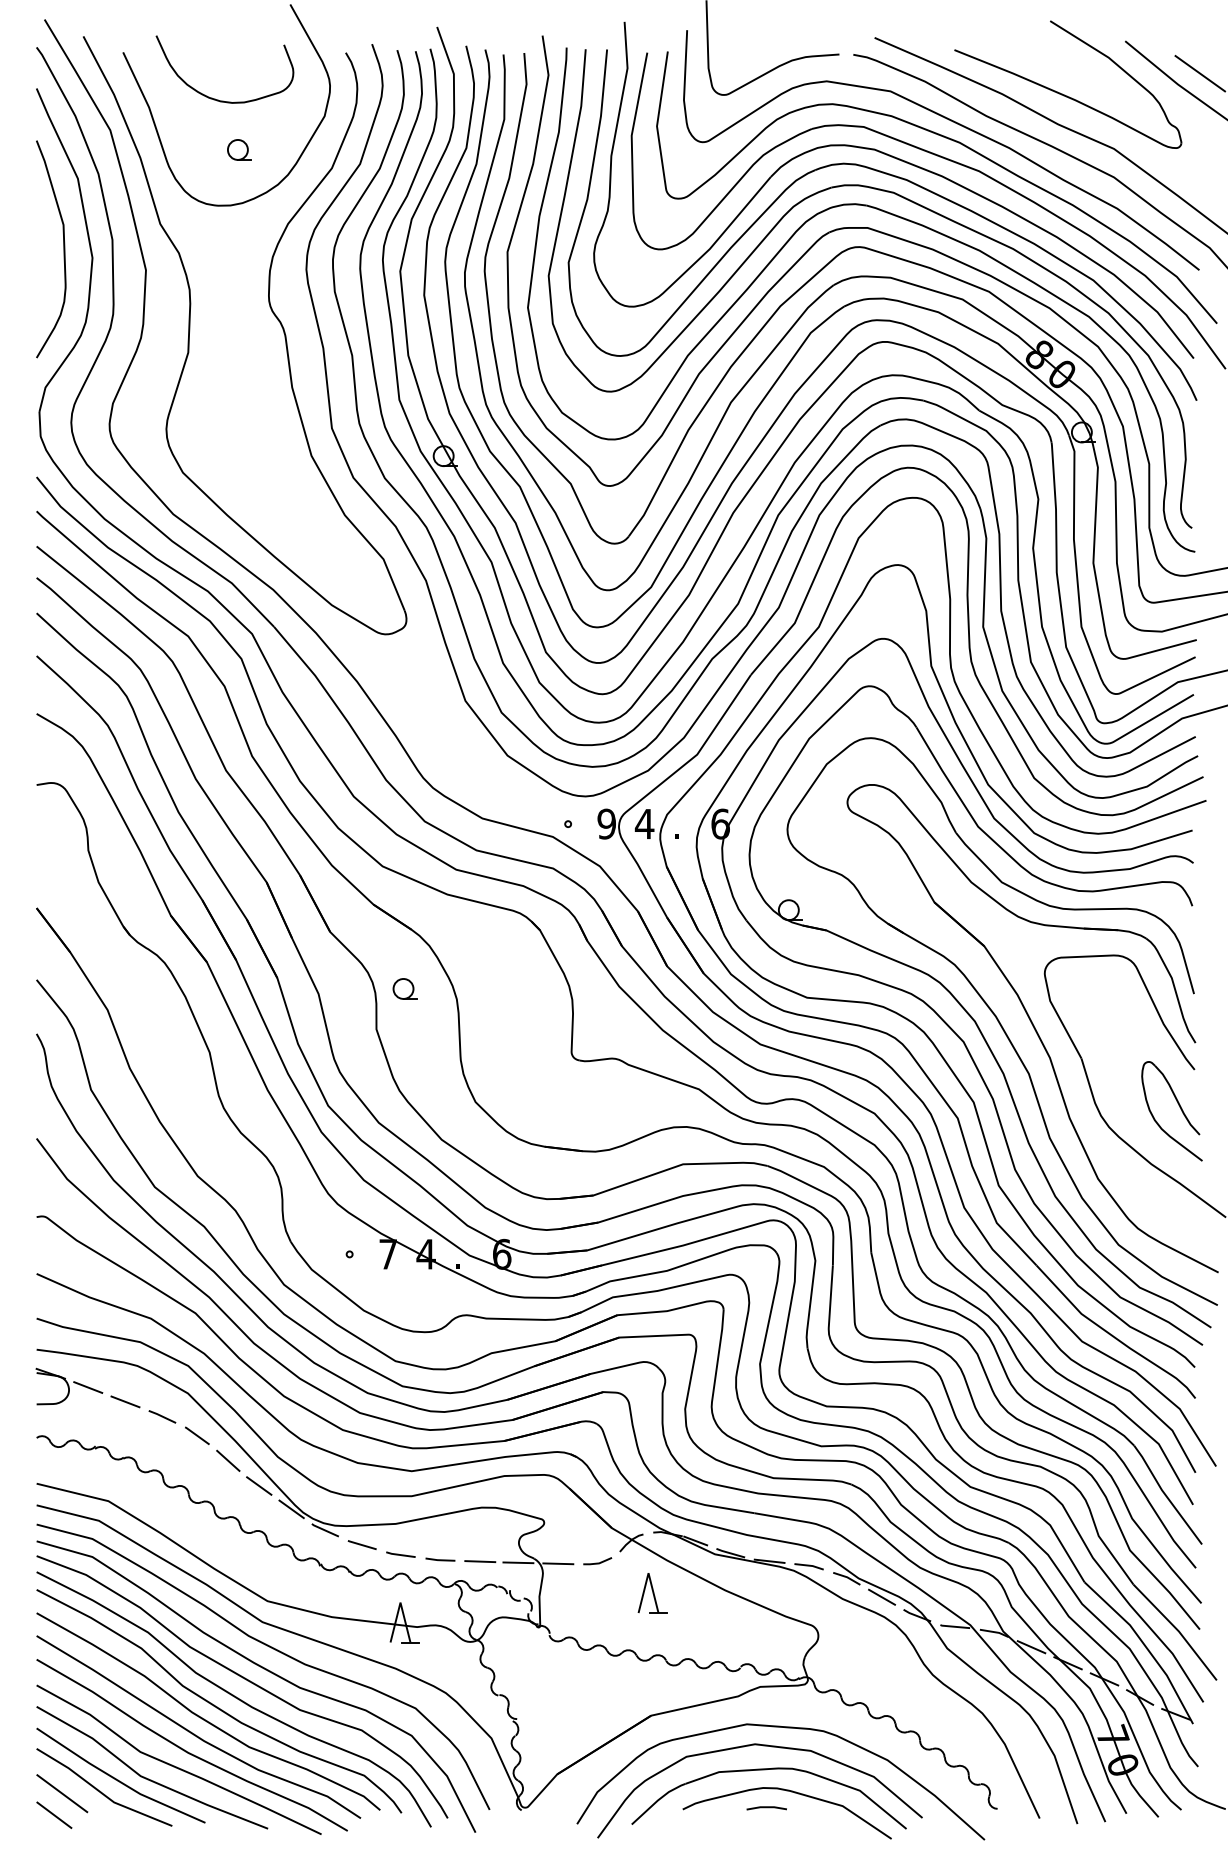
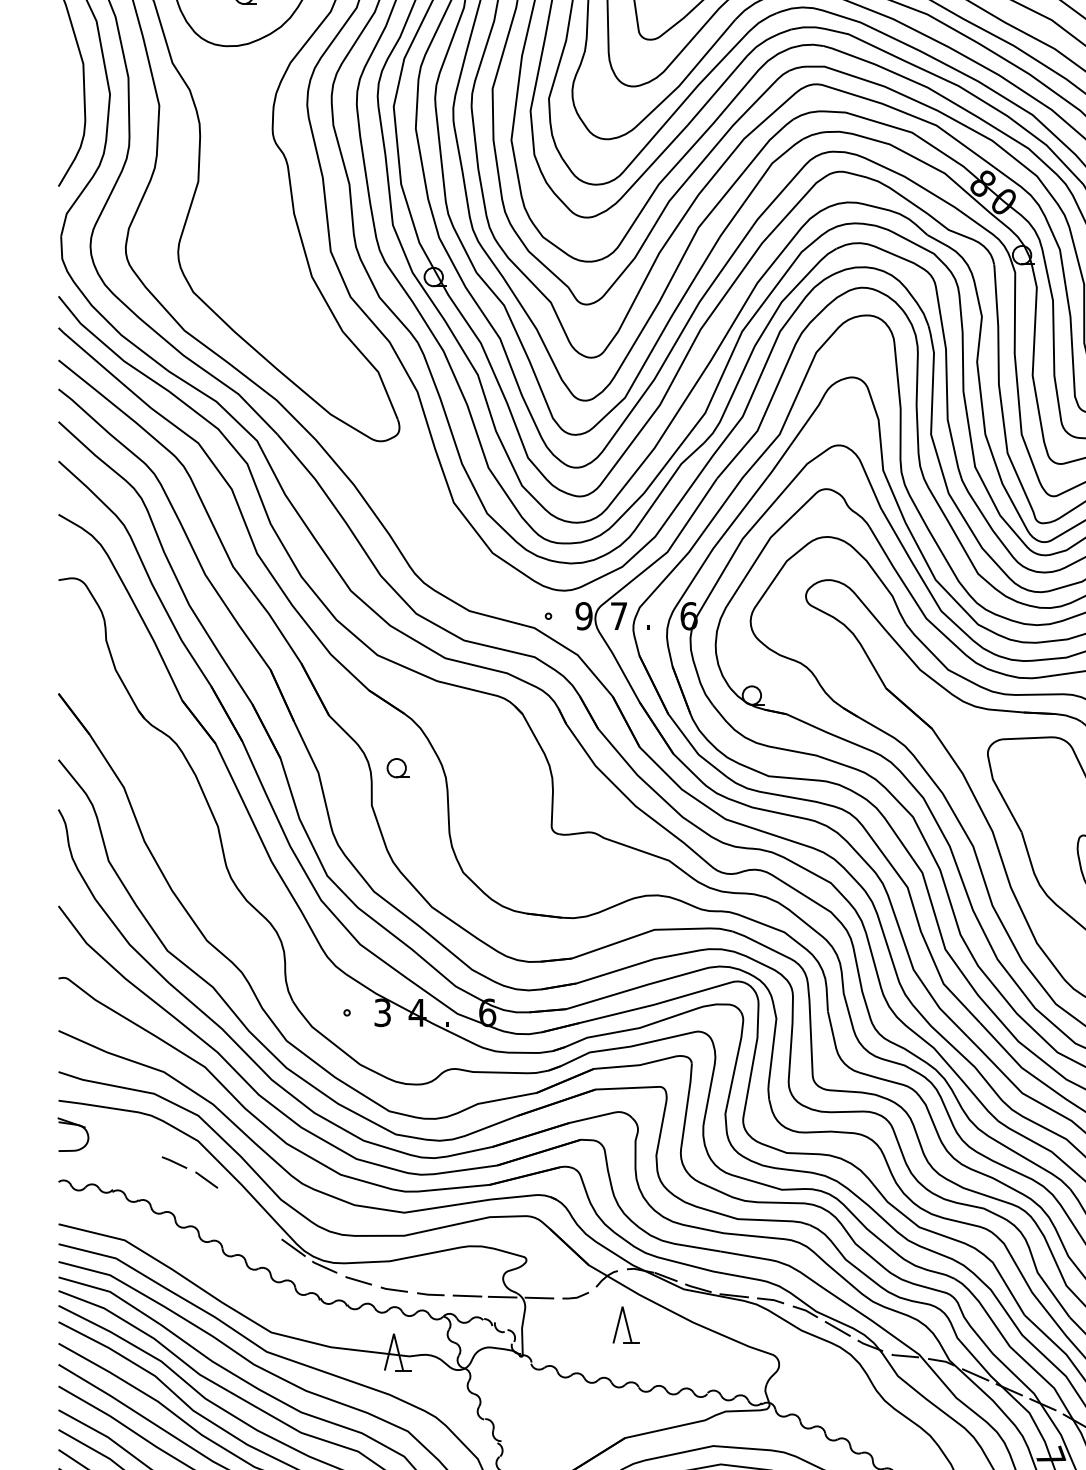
text: (644, 823) -> (618, 615), 4 -> 7
text: (388, 1253) -> (382, 1012), 7 -> 3
line: (88, 1387) -> (106, 1135), removed
line: (125, 1401) -> (140, 1148), removed
line: (228, 1460) -> (235, 1202), removed
line: (259, 1485) -> (263, 1225), removed

